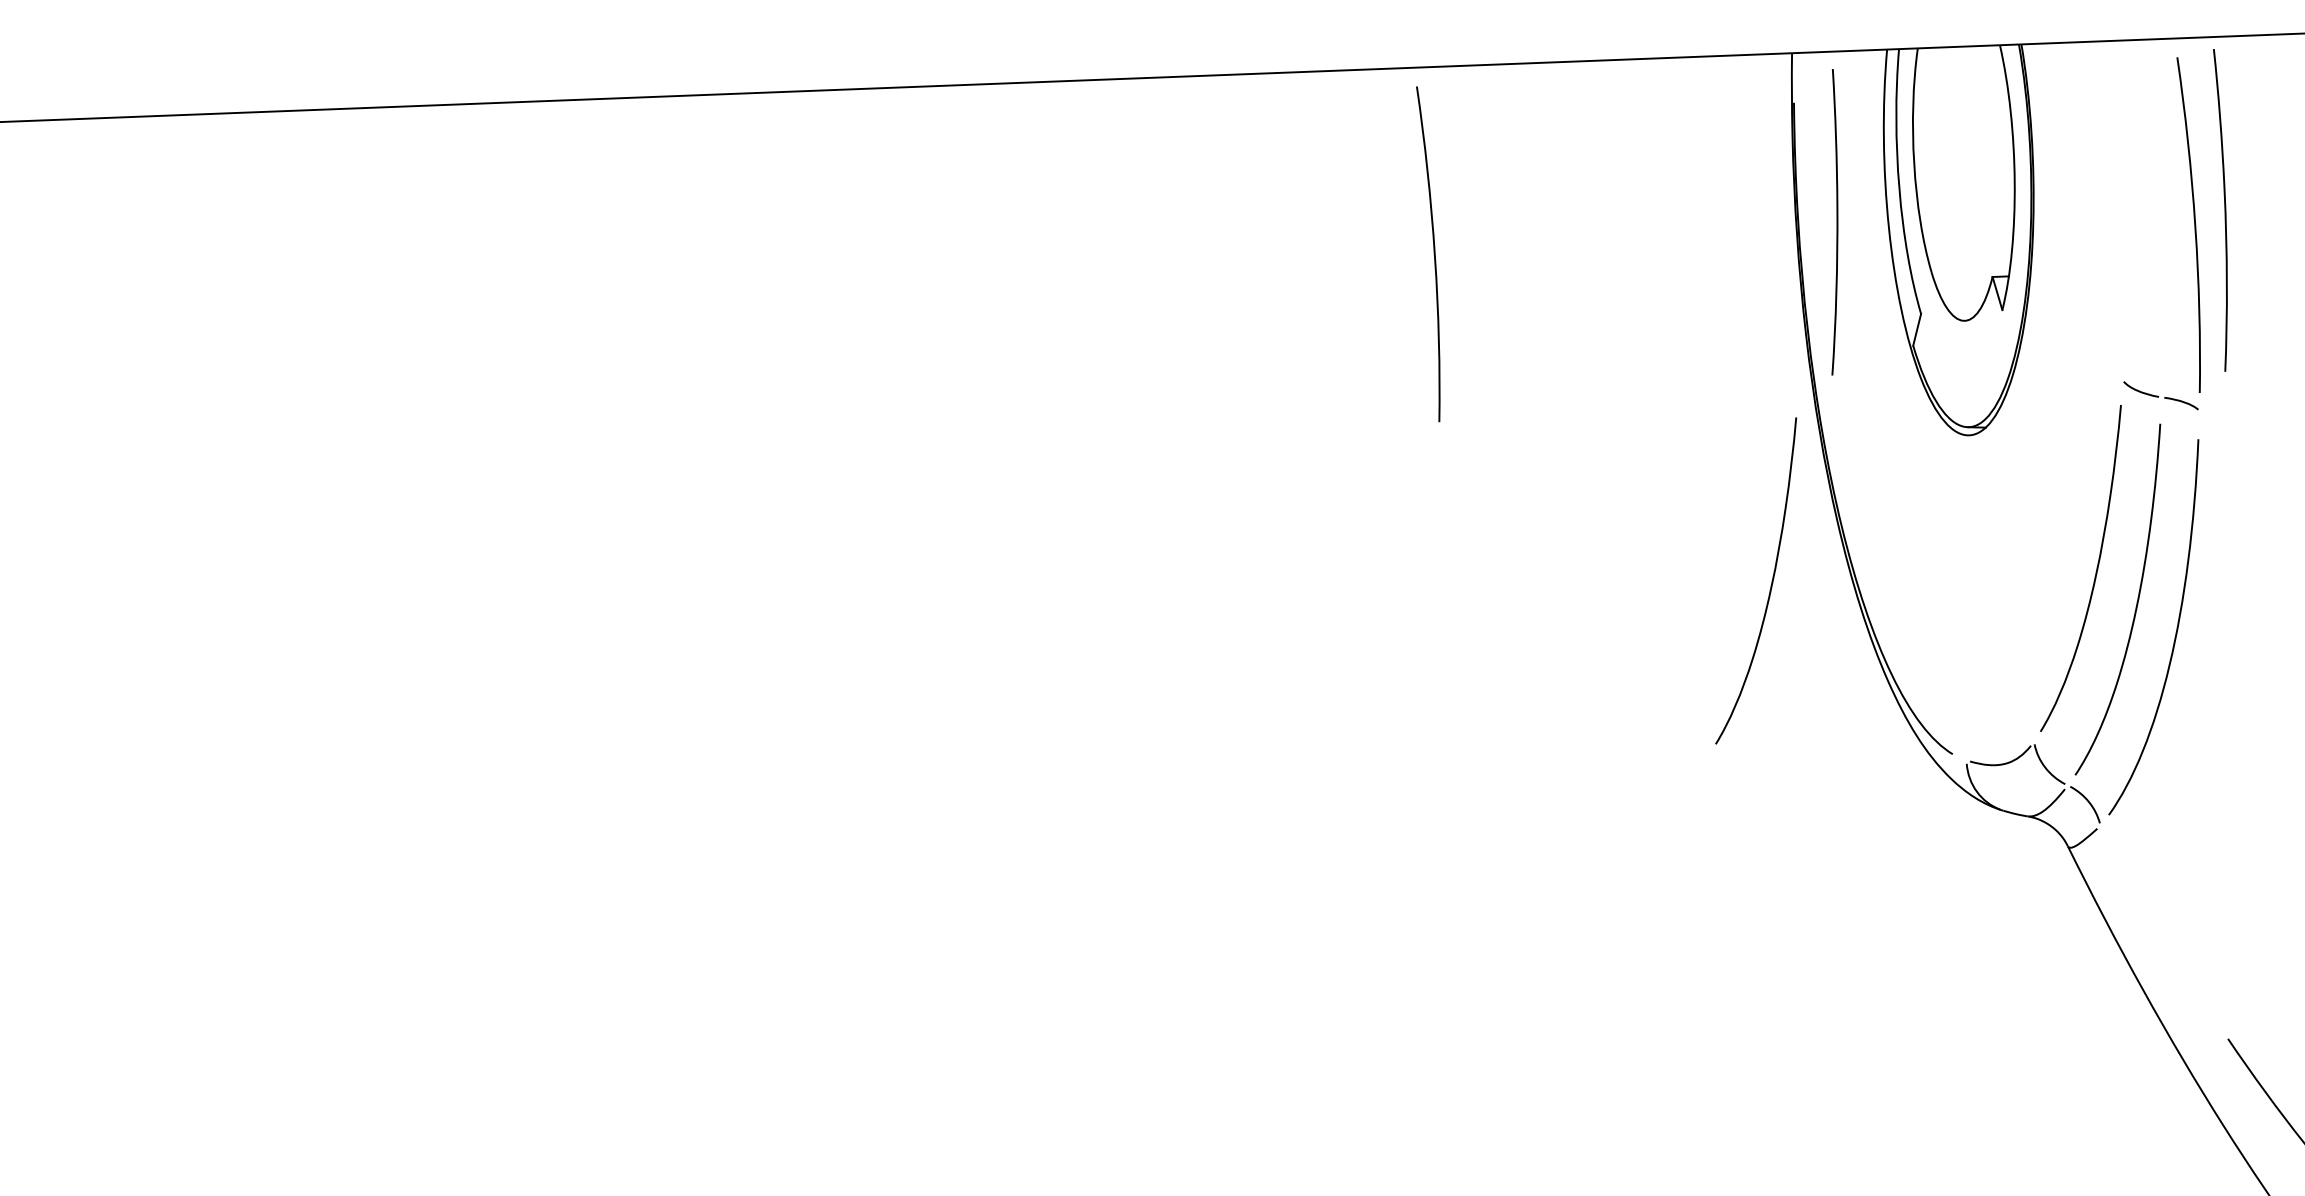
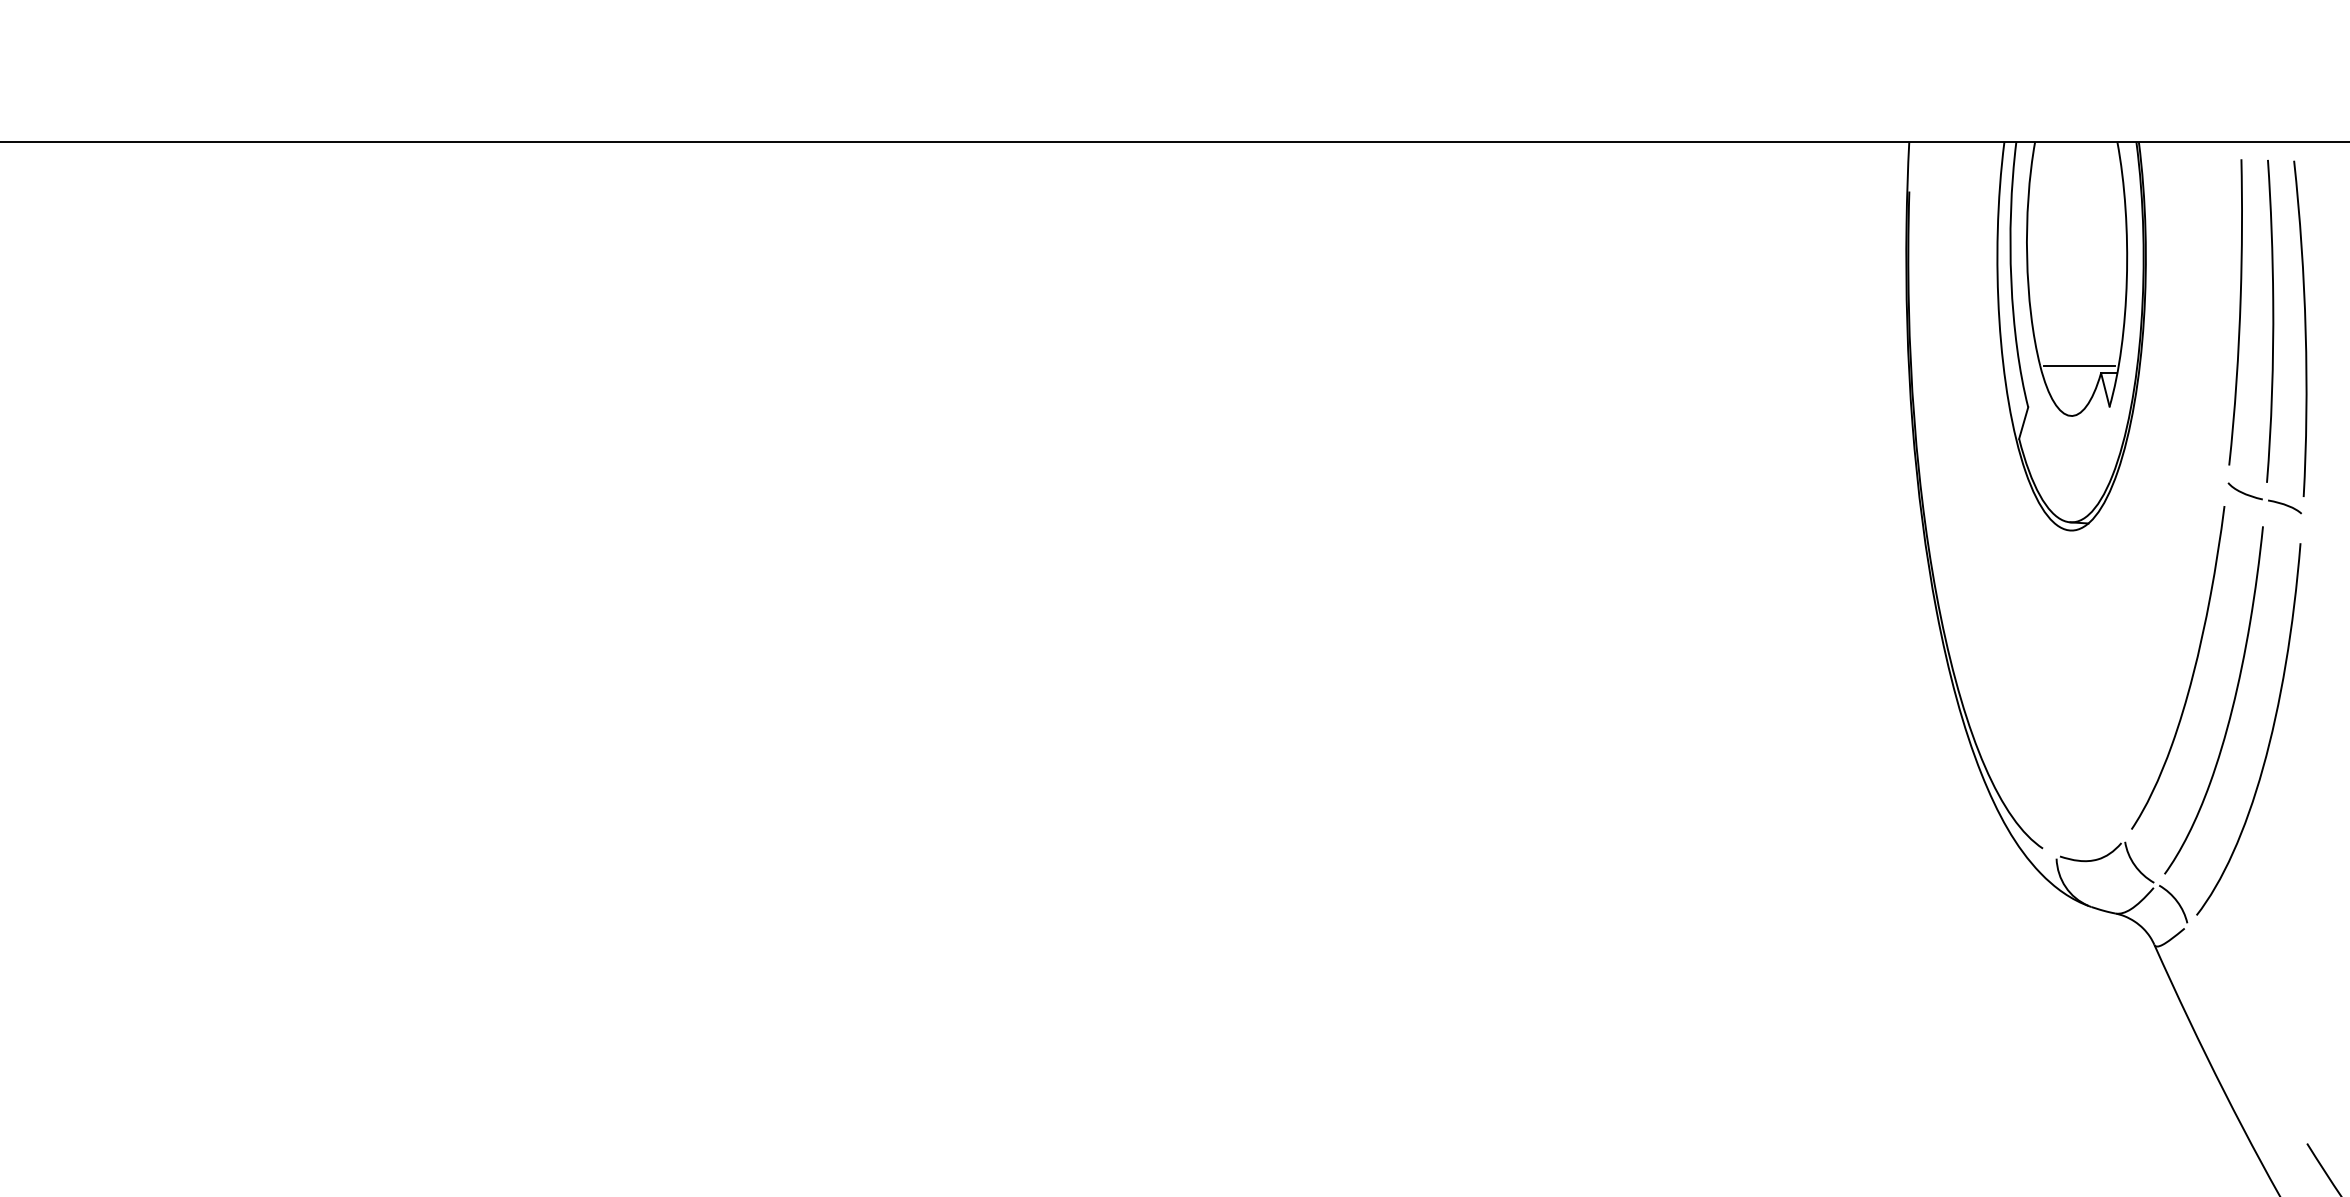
curve: (2224, 210) -> (2272, 321), moved
curve: (1836, 222) -> (2239, 312), moved
curve: (1433, 253) -> (1543, 328), removed
line: (1970, 270) -> (2079, 365), added
curve: (1770, 585) -> (1867, 672), removed

